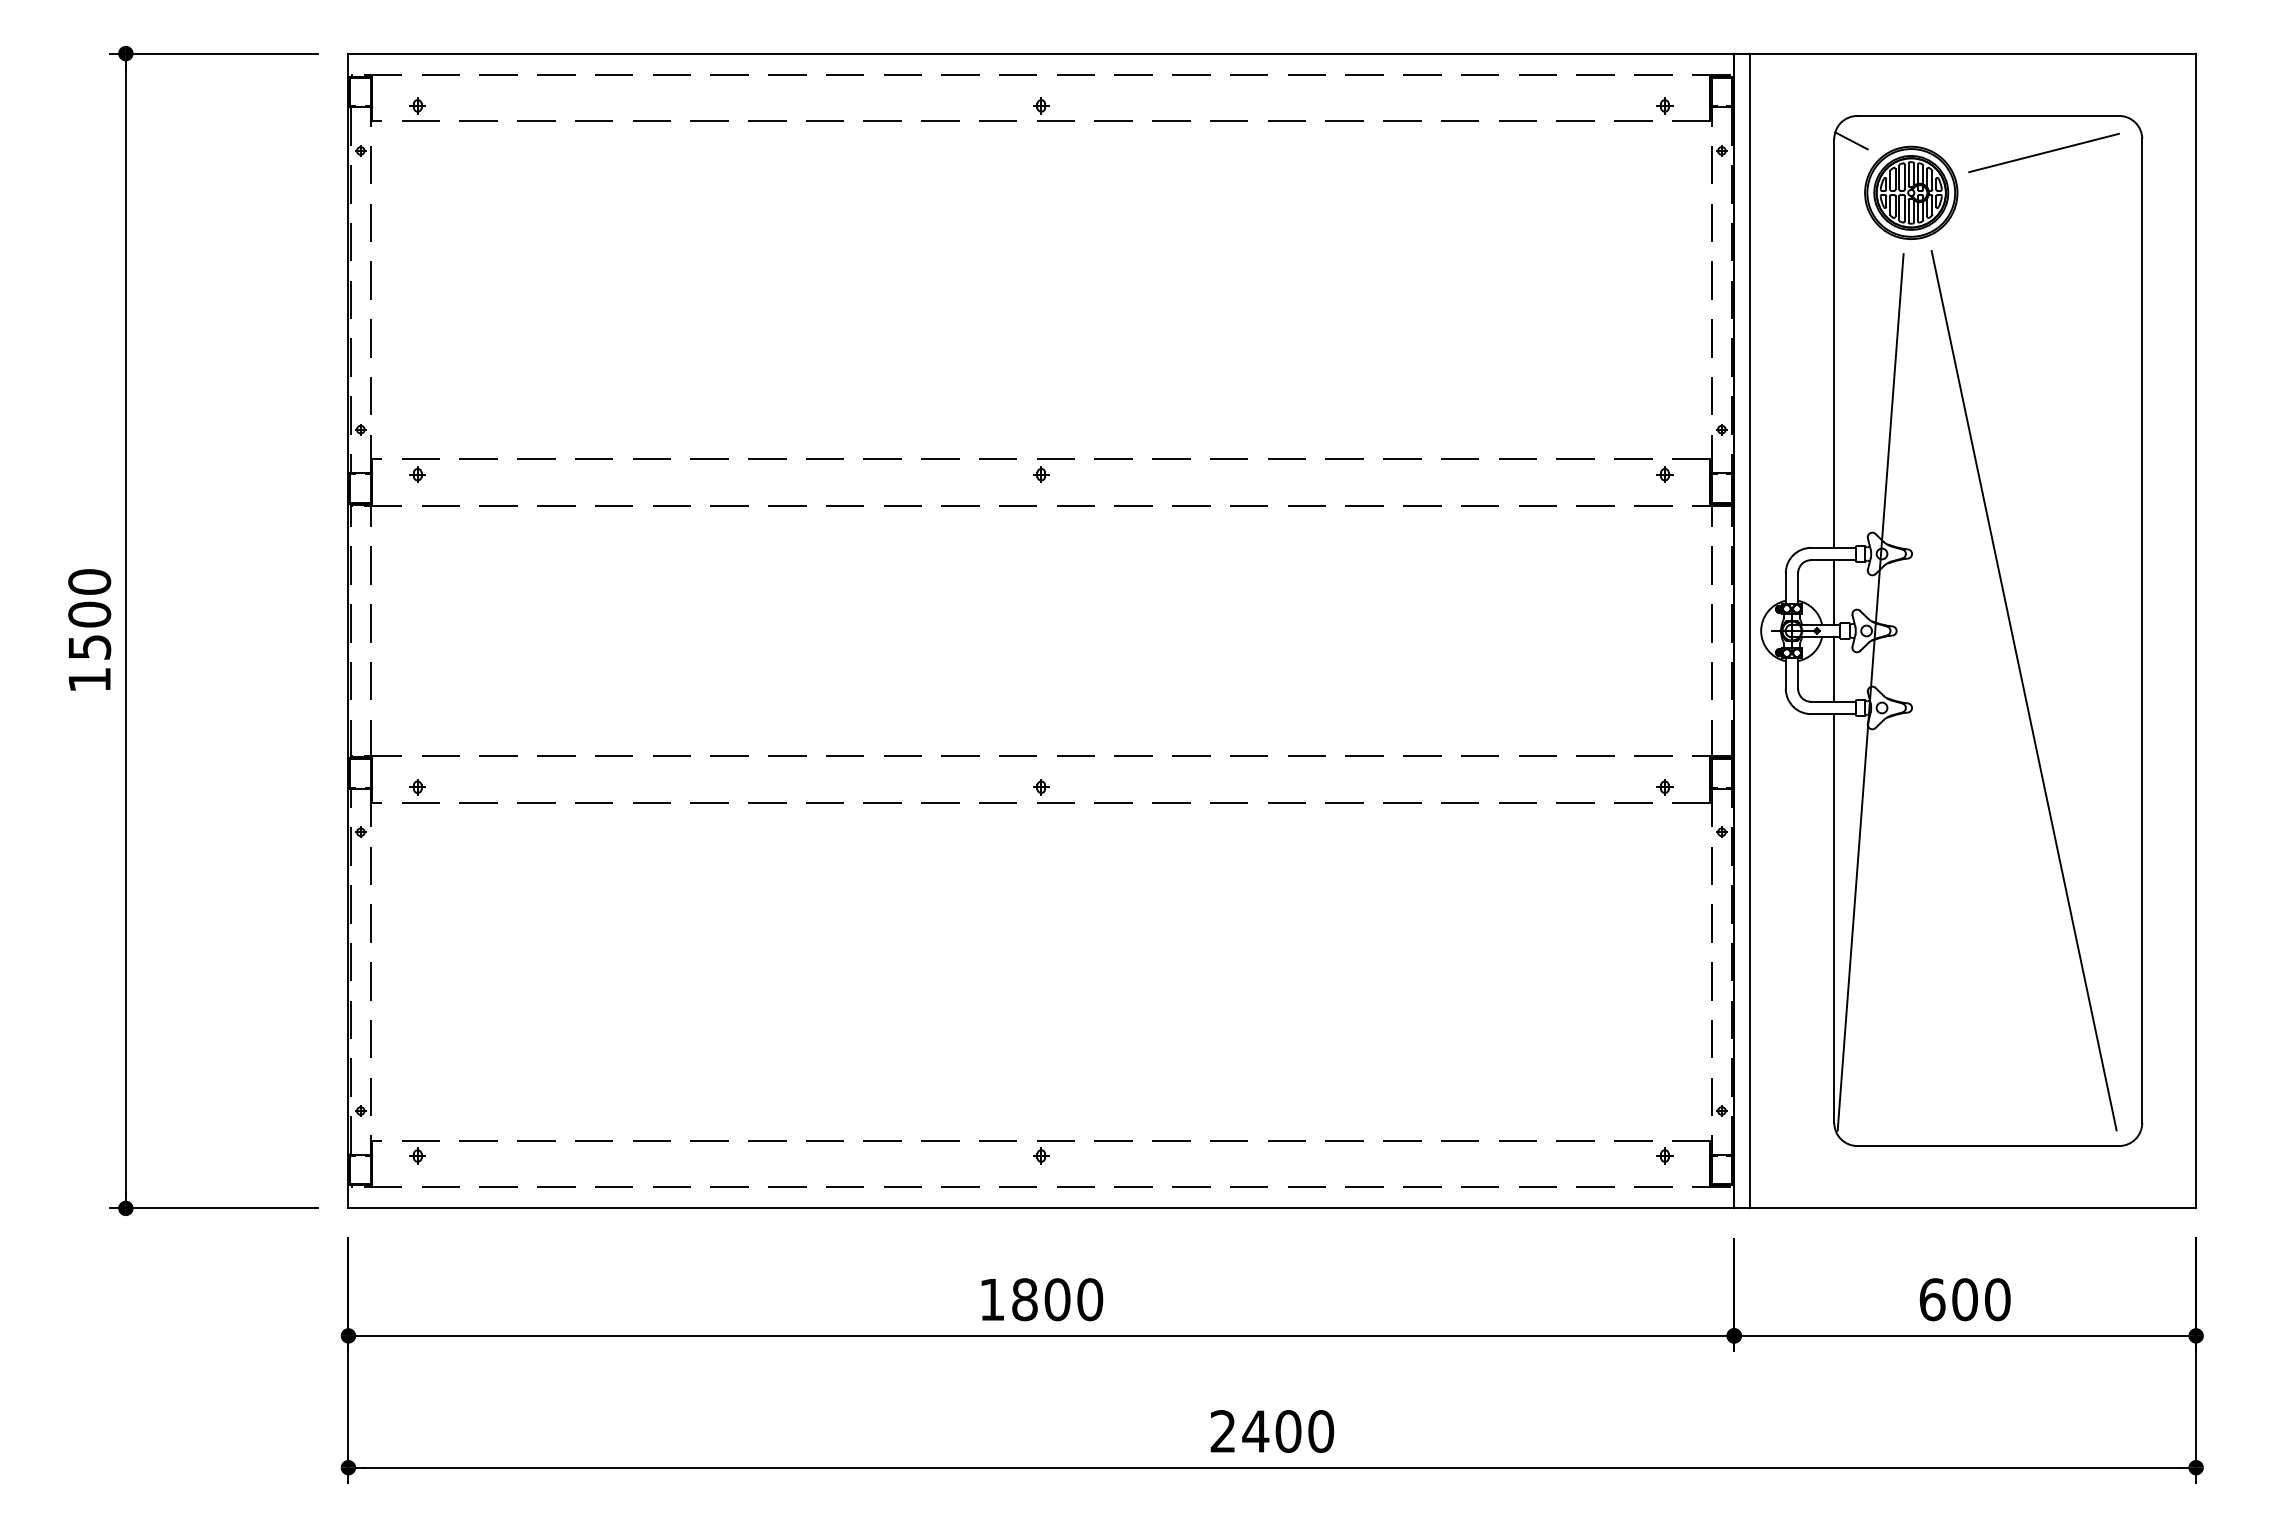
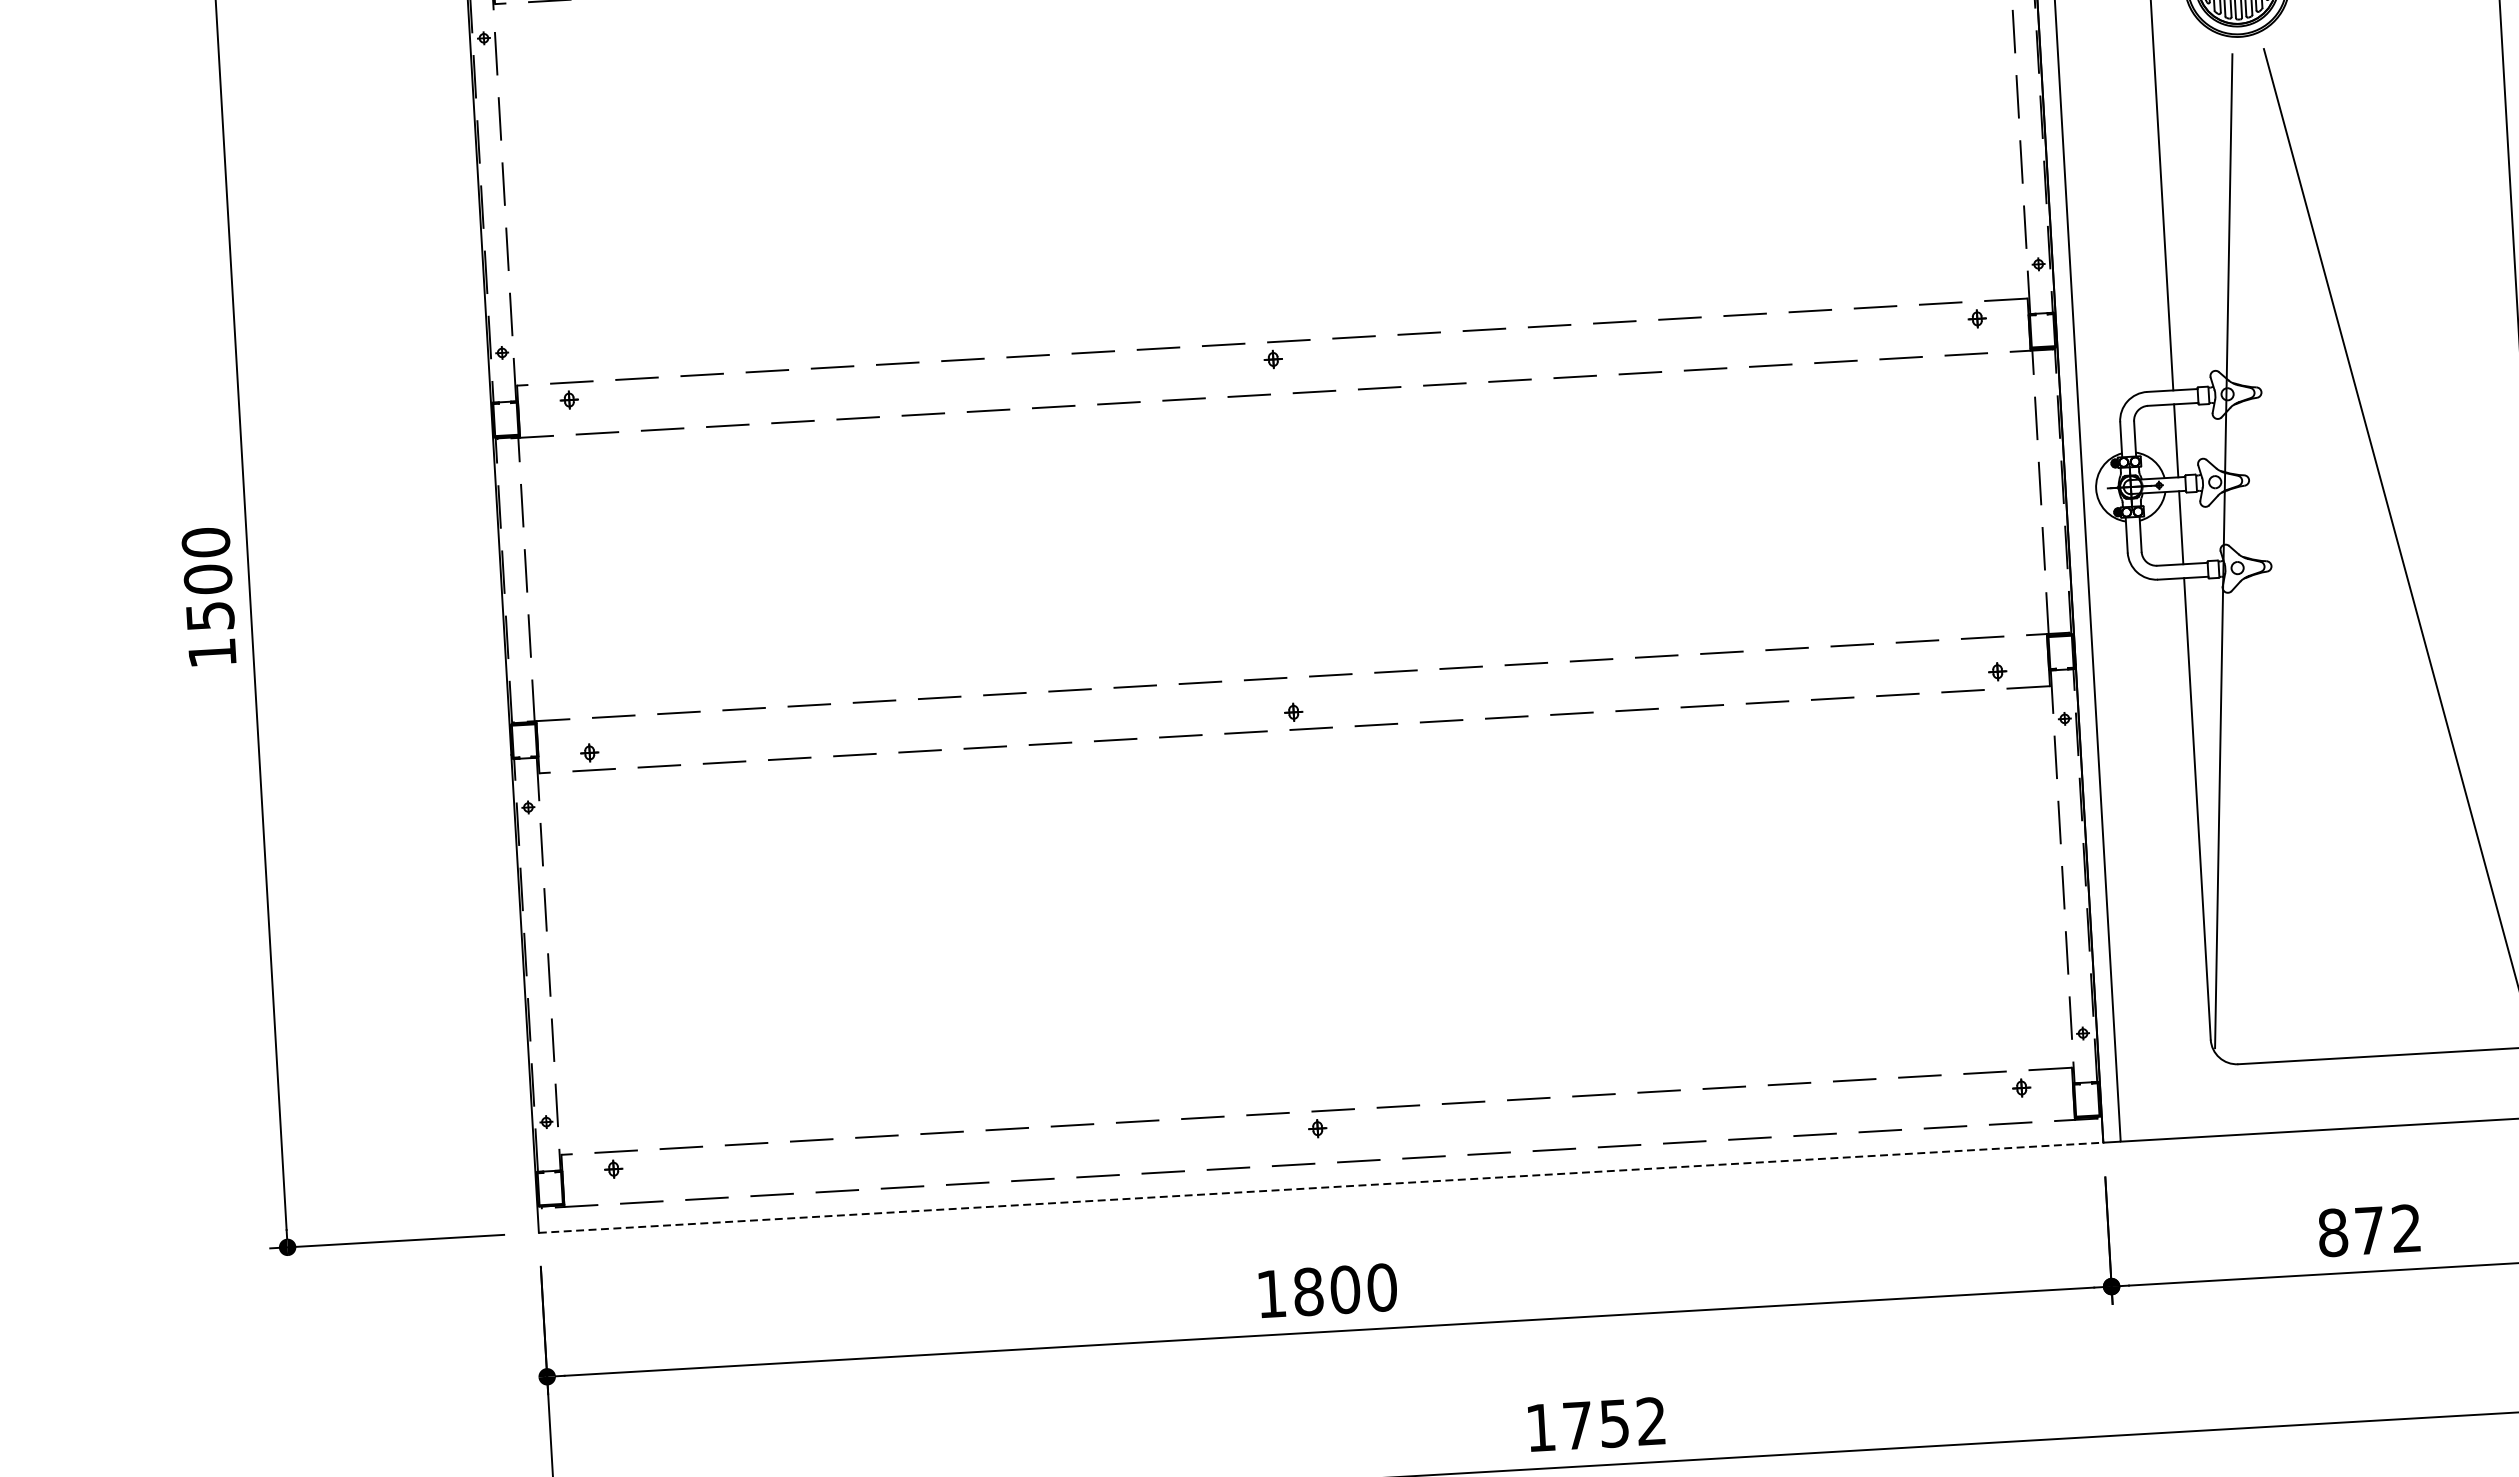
line: (1041, 1208) -> (1321, 1187), solid -> dashed
text: (1964, 1299) -> (2369, 1230), 600 -> 872
text: (1272, 1431) -> (1596, 1424), 2400 -> 1752

